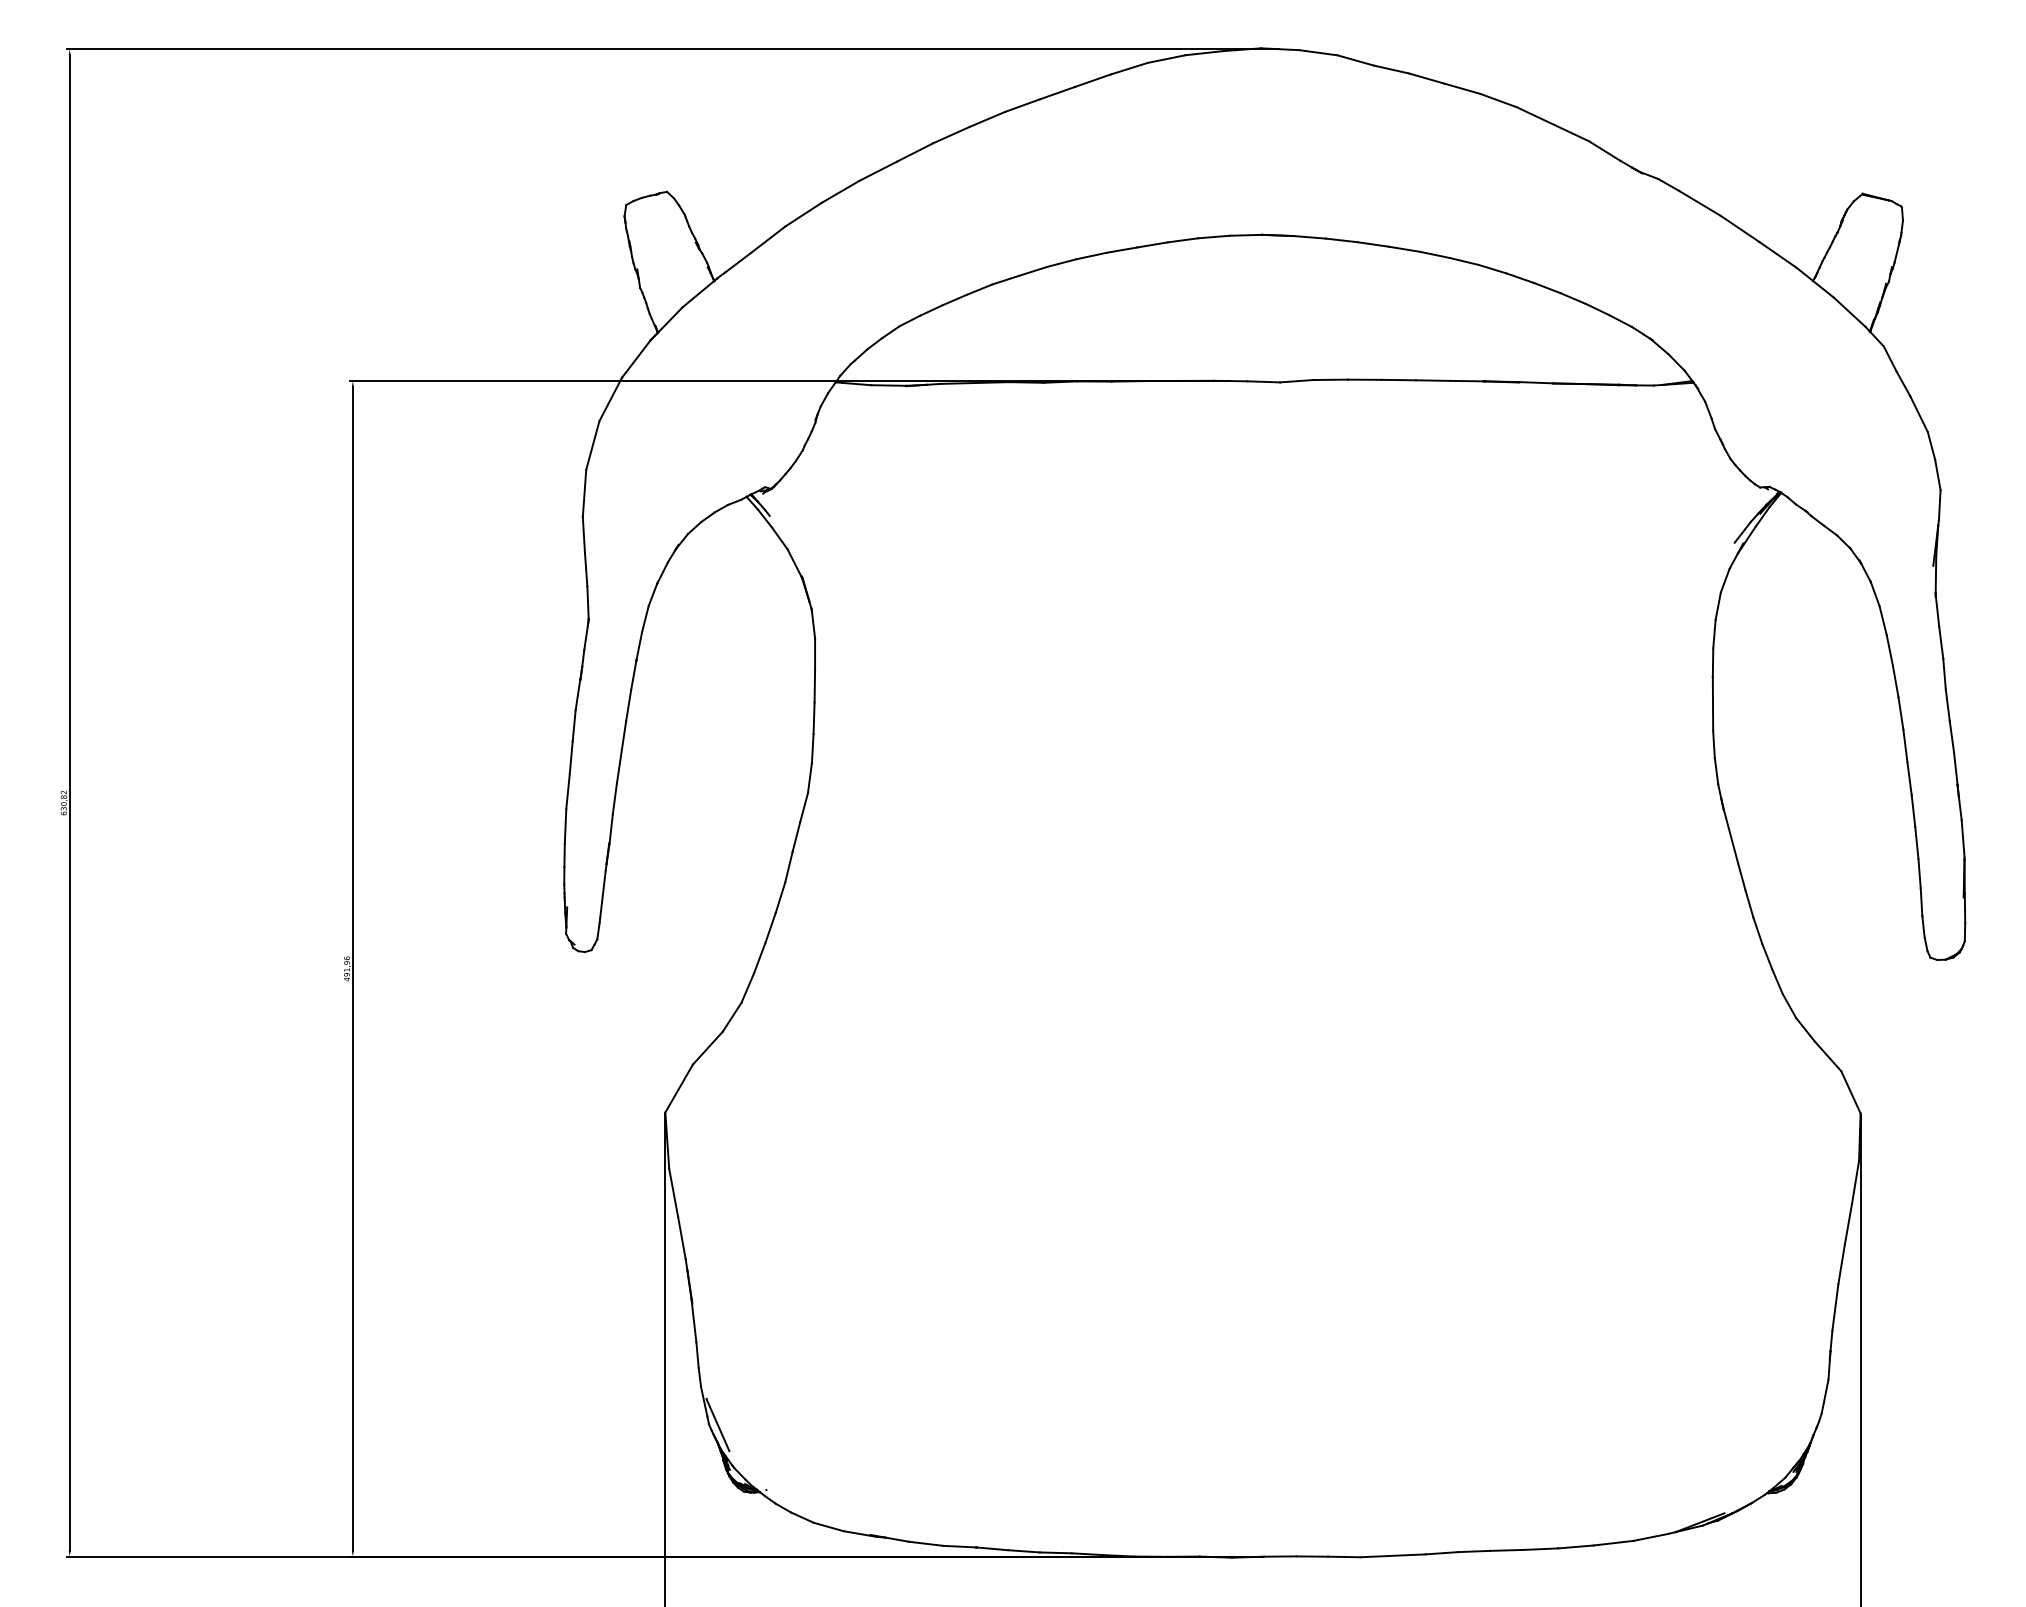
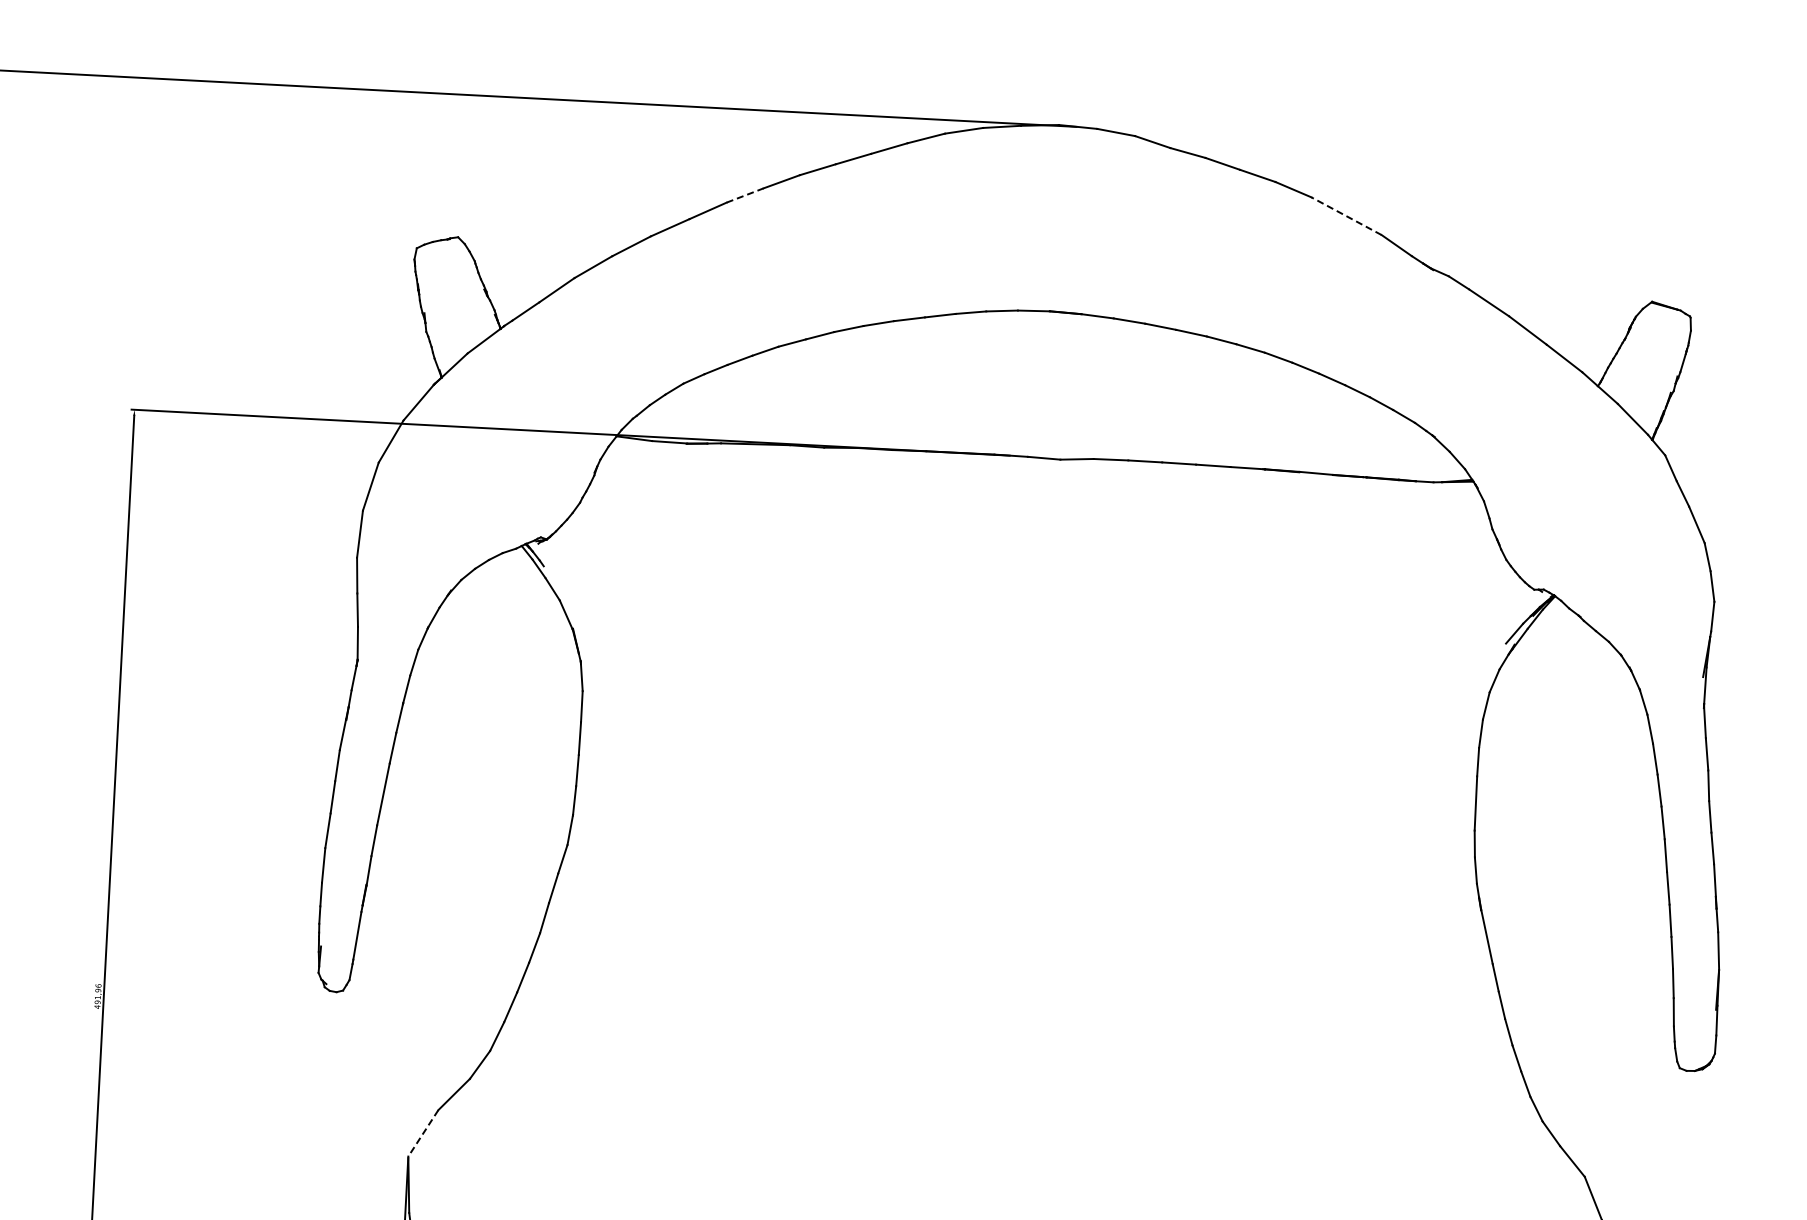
line: (1553, 124) -> (1346, 216), solid -> dashed
line: (951, 135) -> (745, 195), solid -> dashed
line: (679, 1088) -> (423, 1133), solid -> dashed

